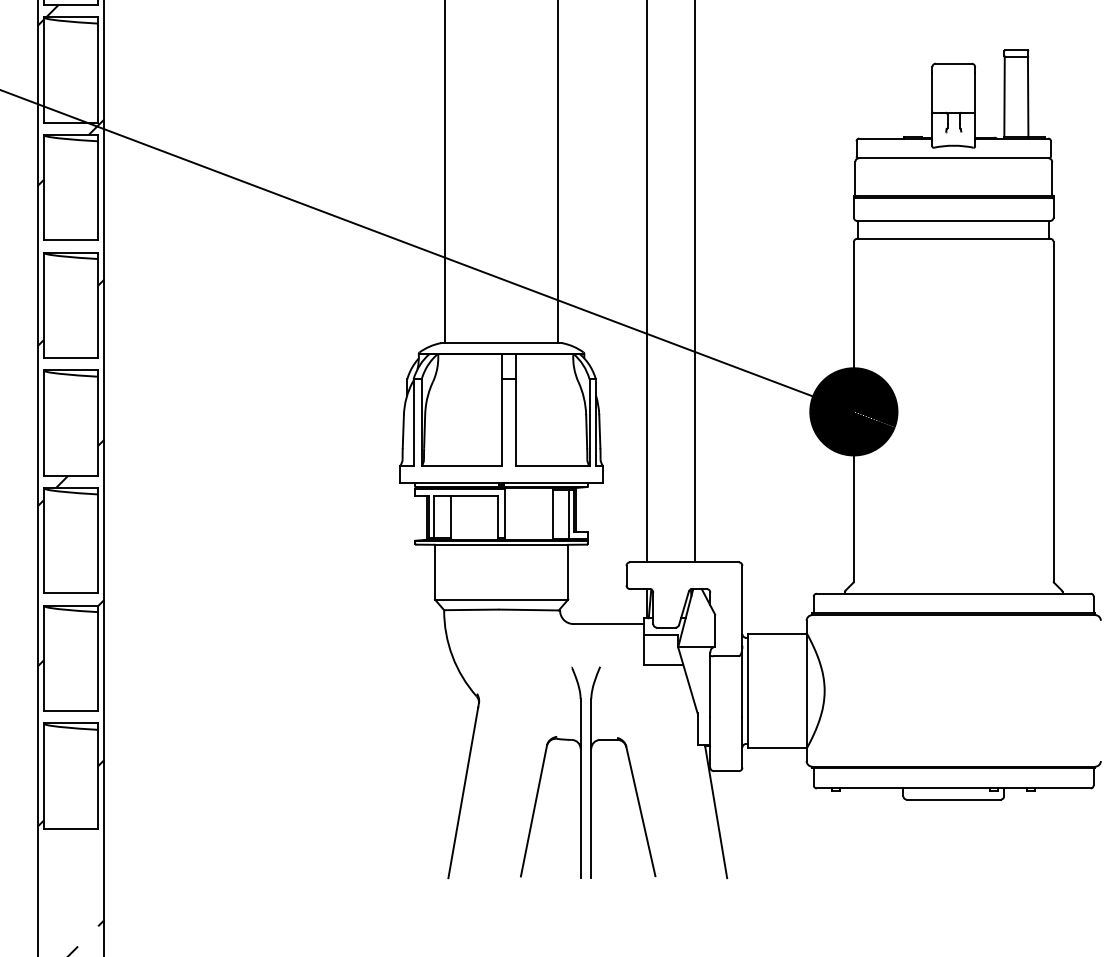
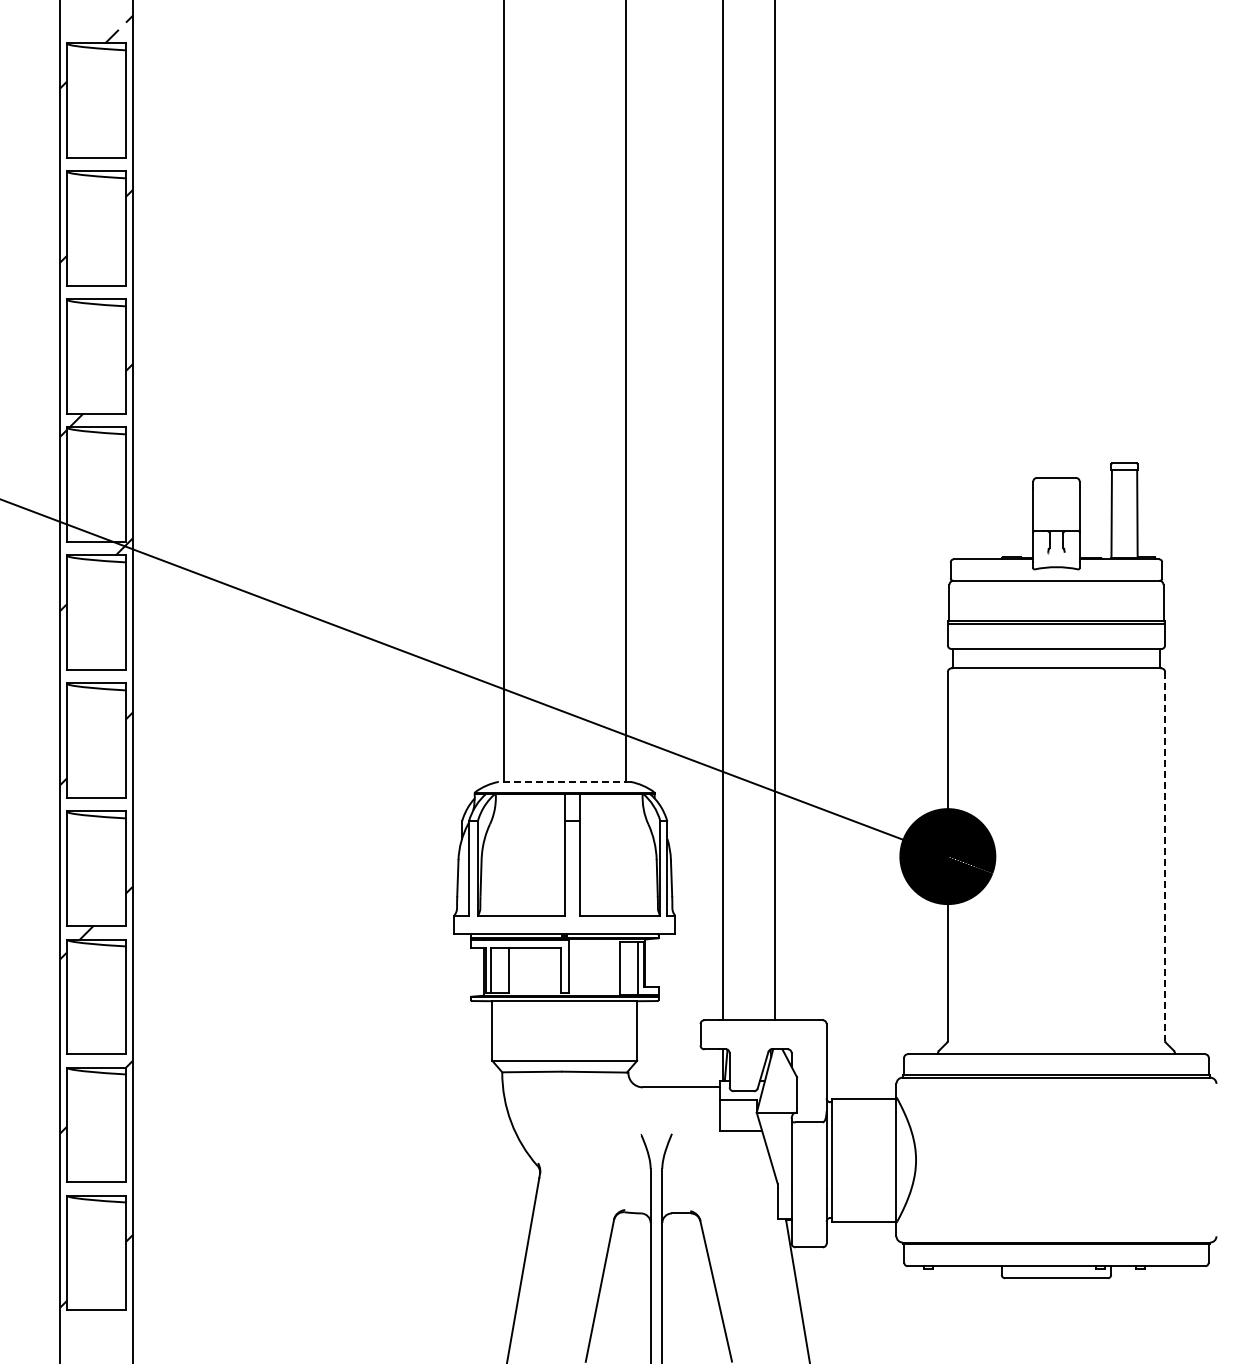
line: (501, 342) -> (564, 781), solid -> dashed
line: (1054, 411) -> (1165, 856), solid -> dashed

